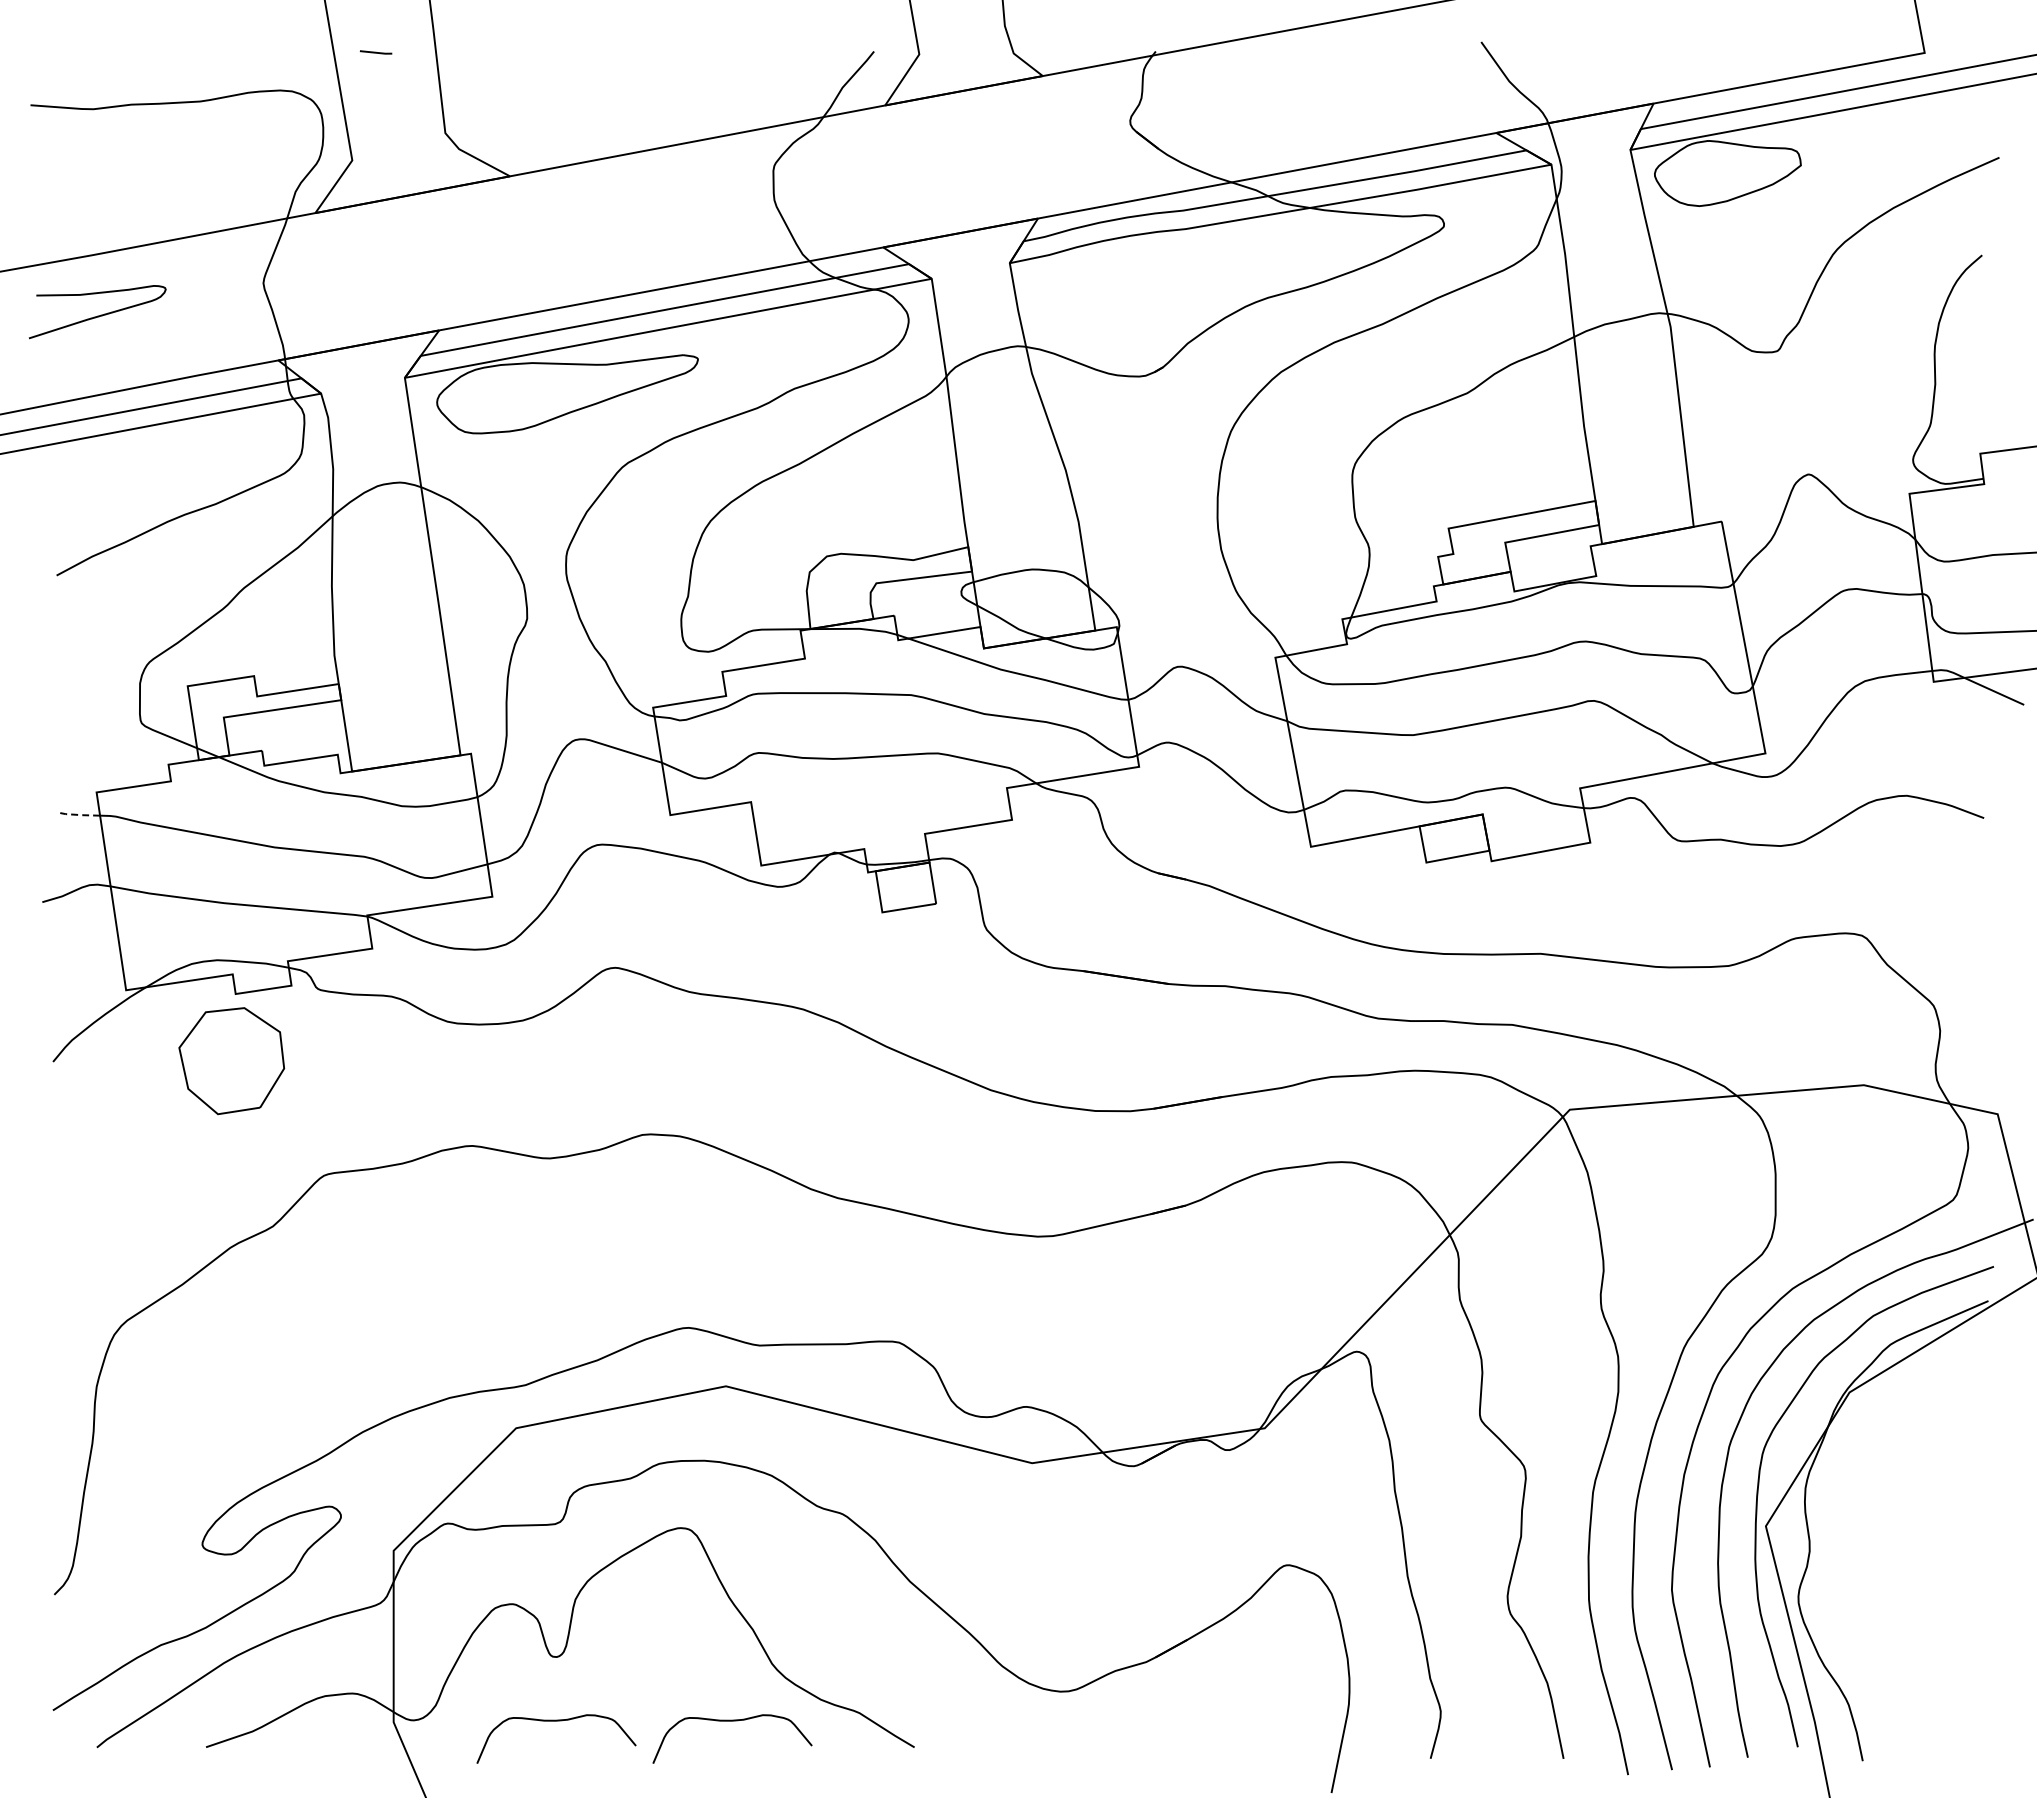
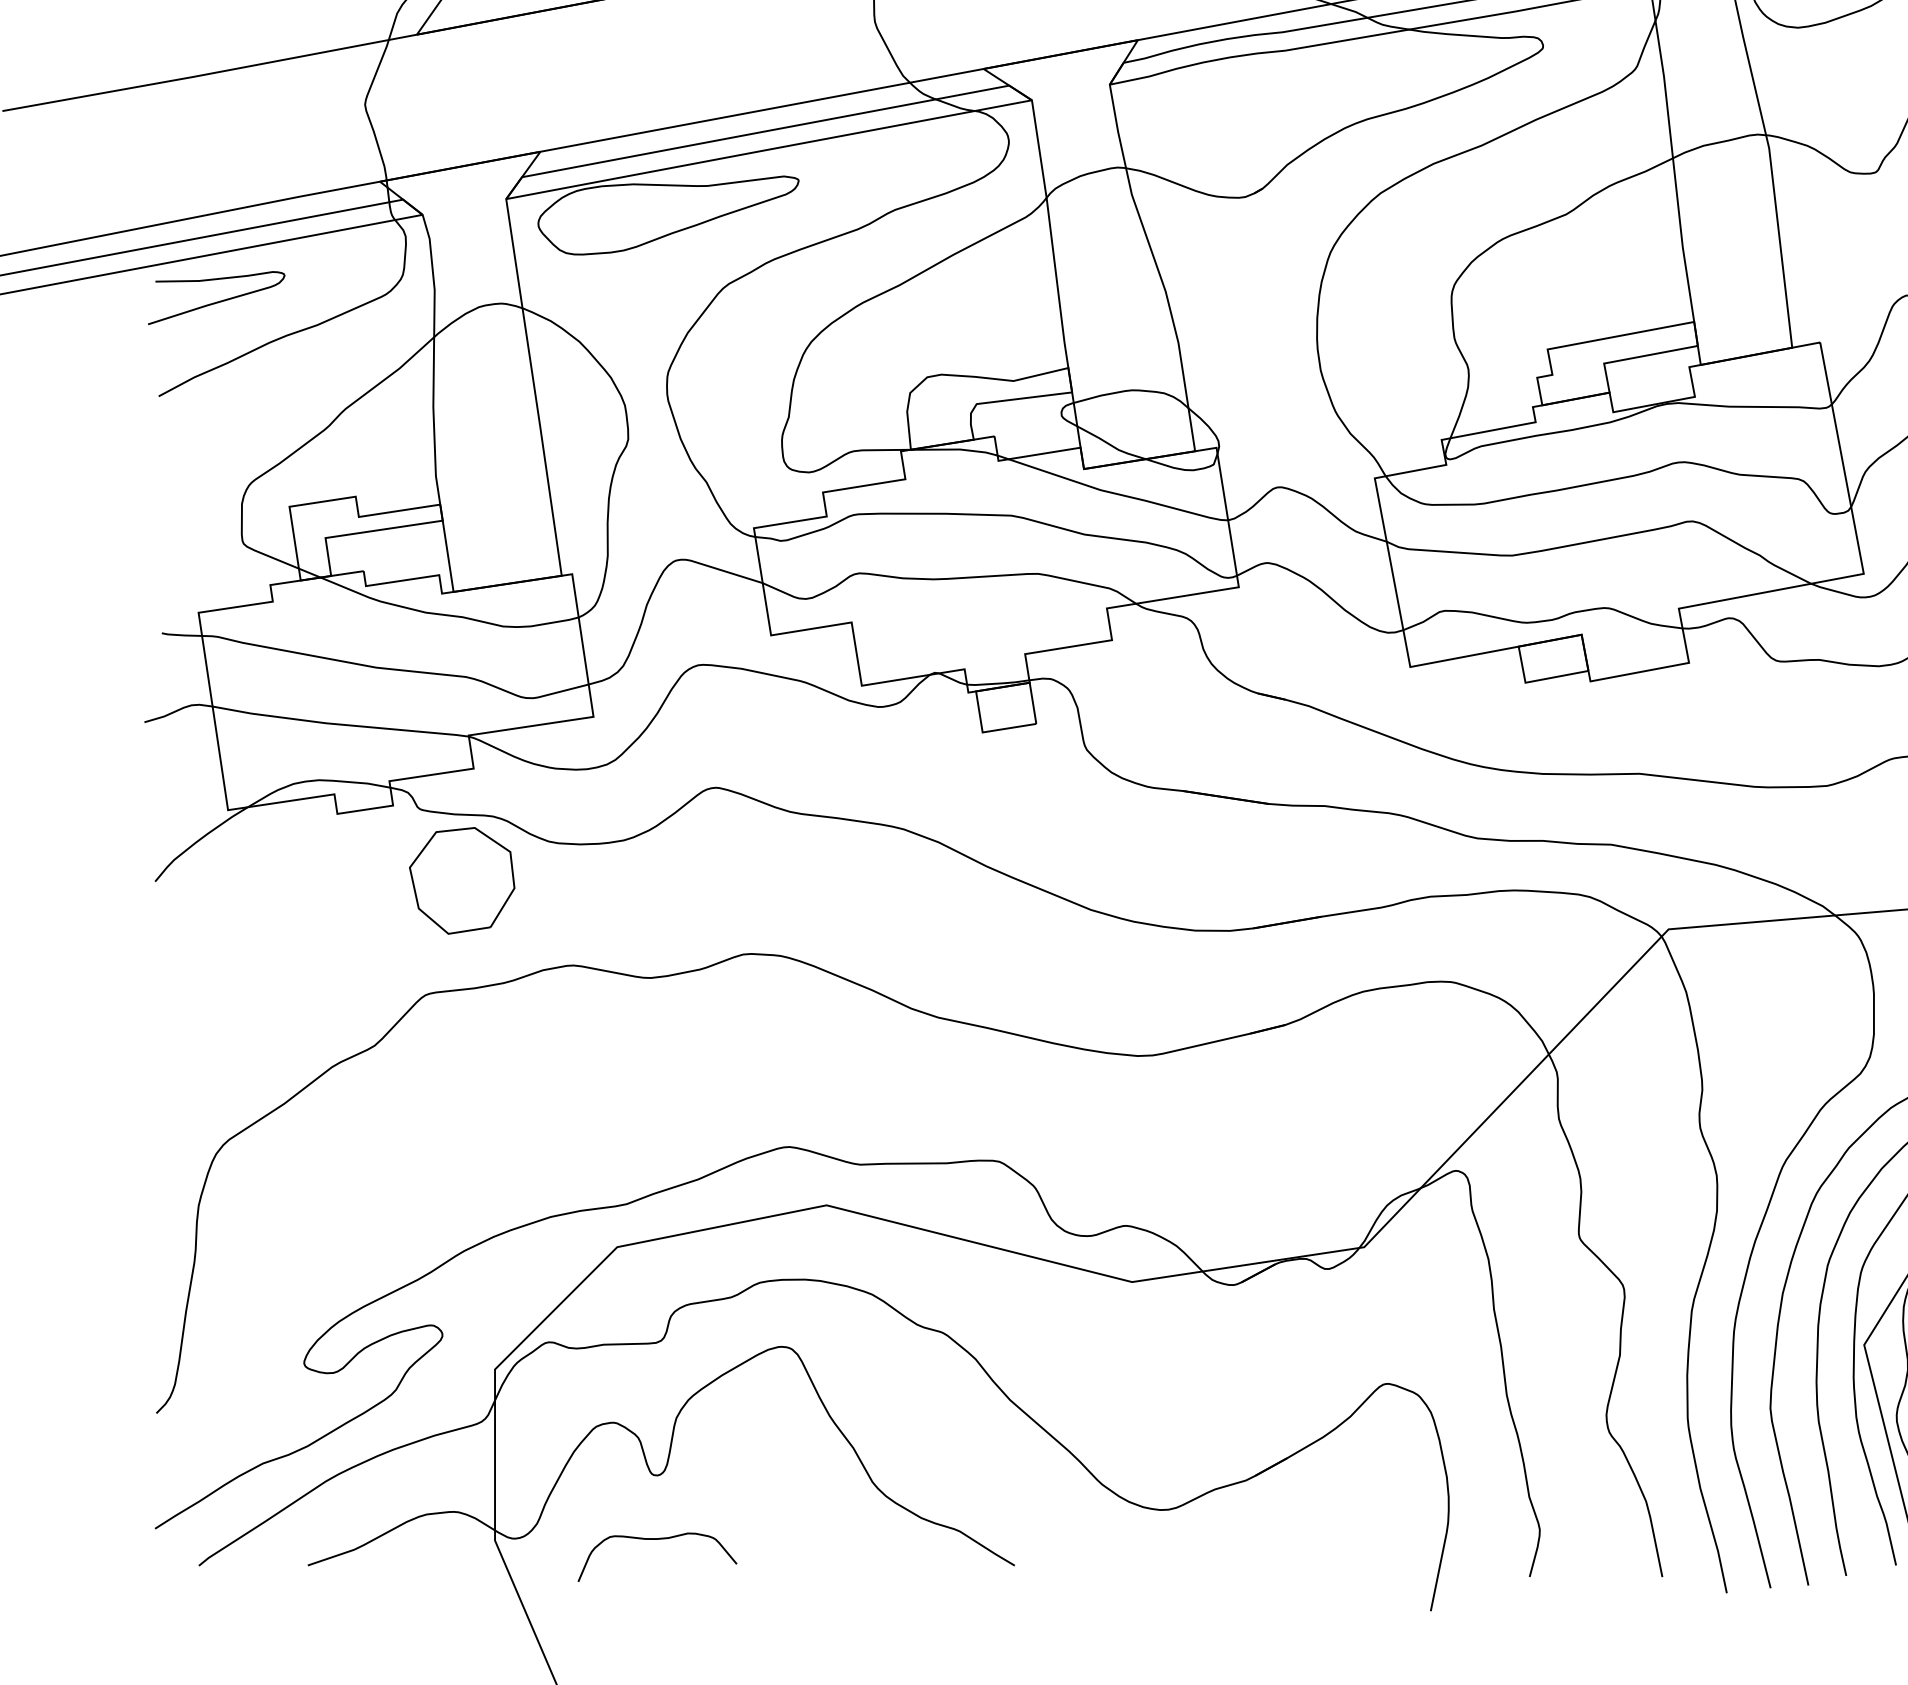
curve: (97, 315) -> (216, 301), moved
line: (79, 815) -> (181, 635), dashed -> solid
part: (231, 1061) -> (461, 881), moved
curve: (732, 1721) -> (833, 1539), removed

